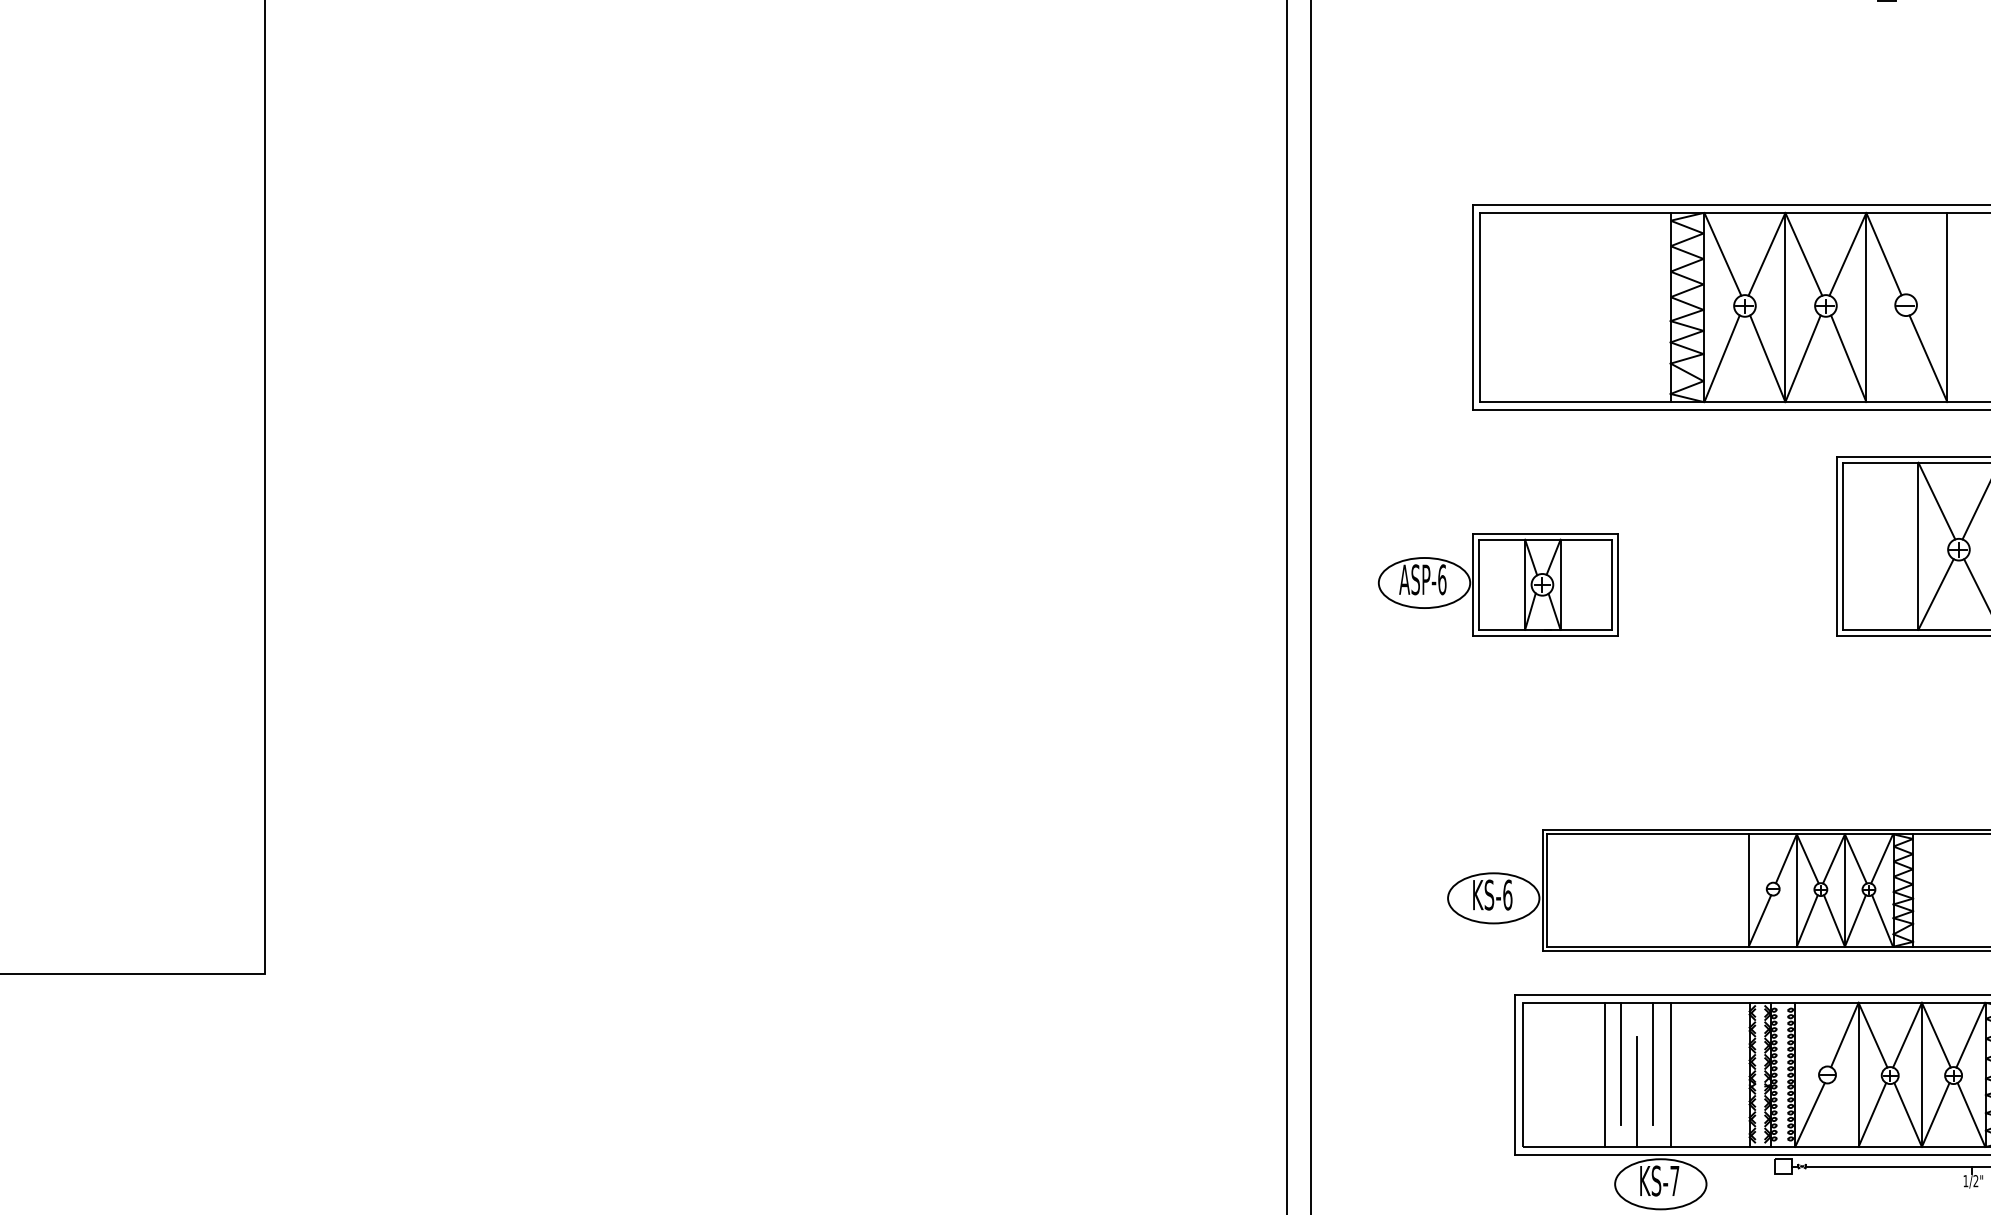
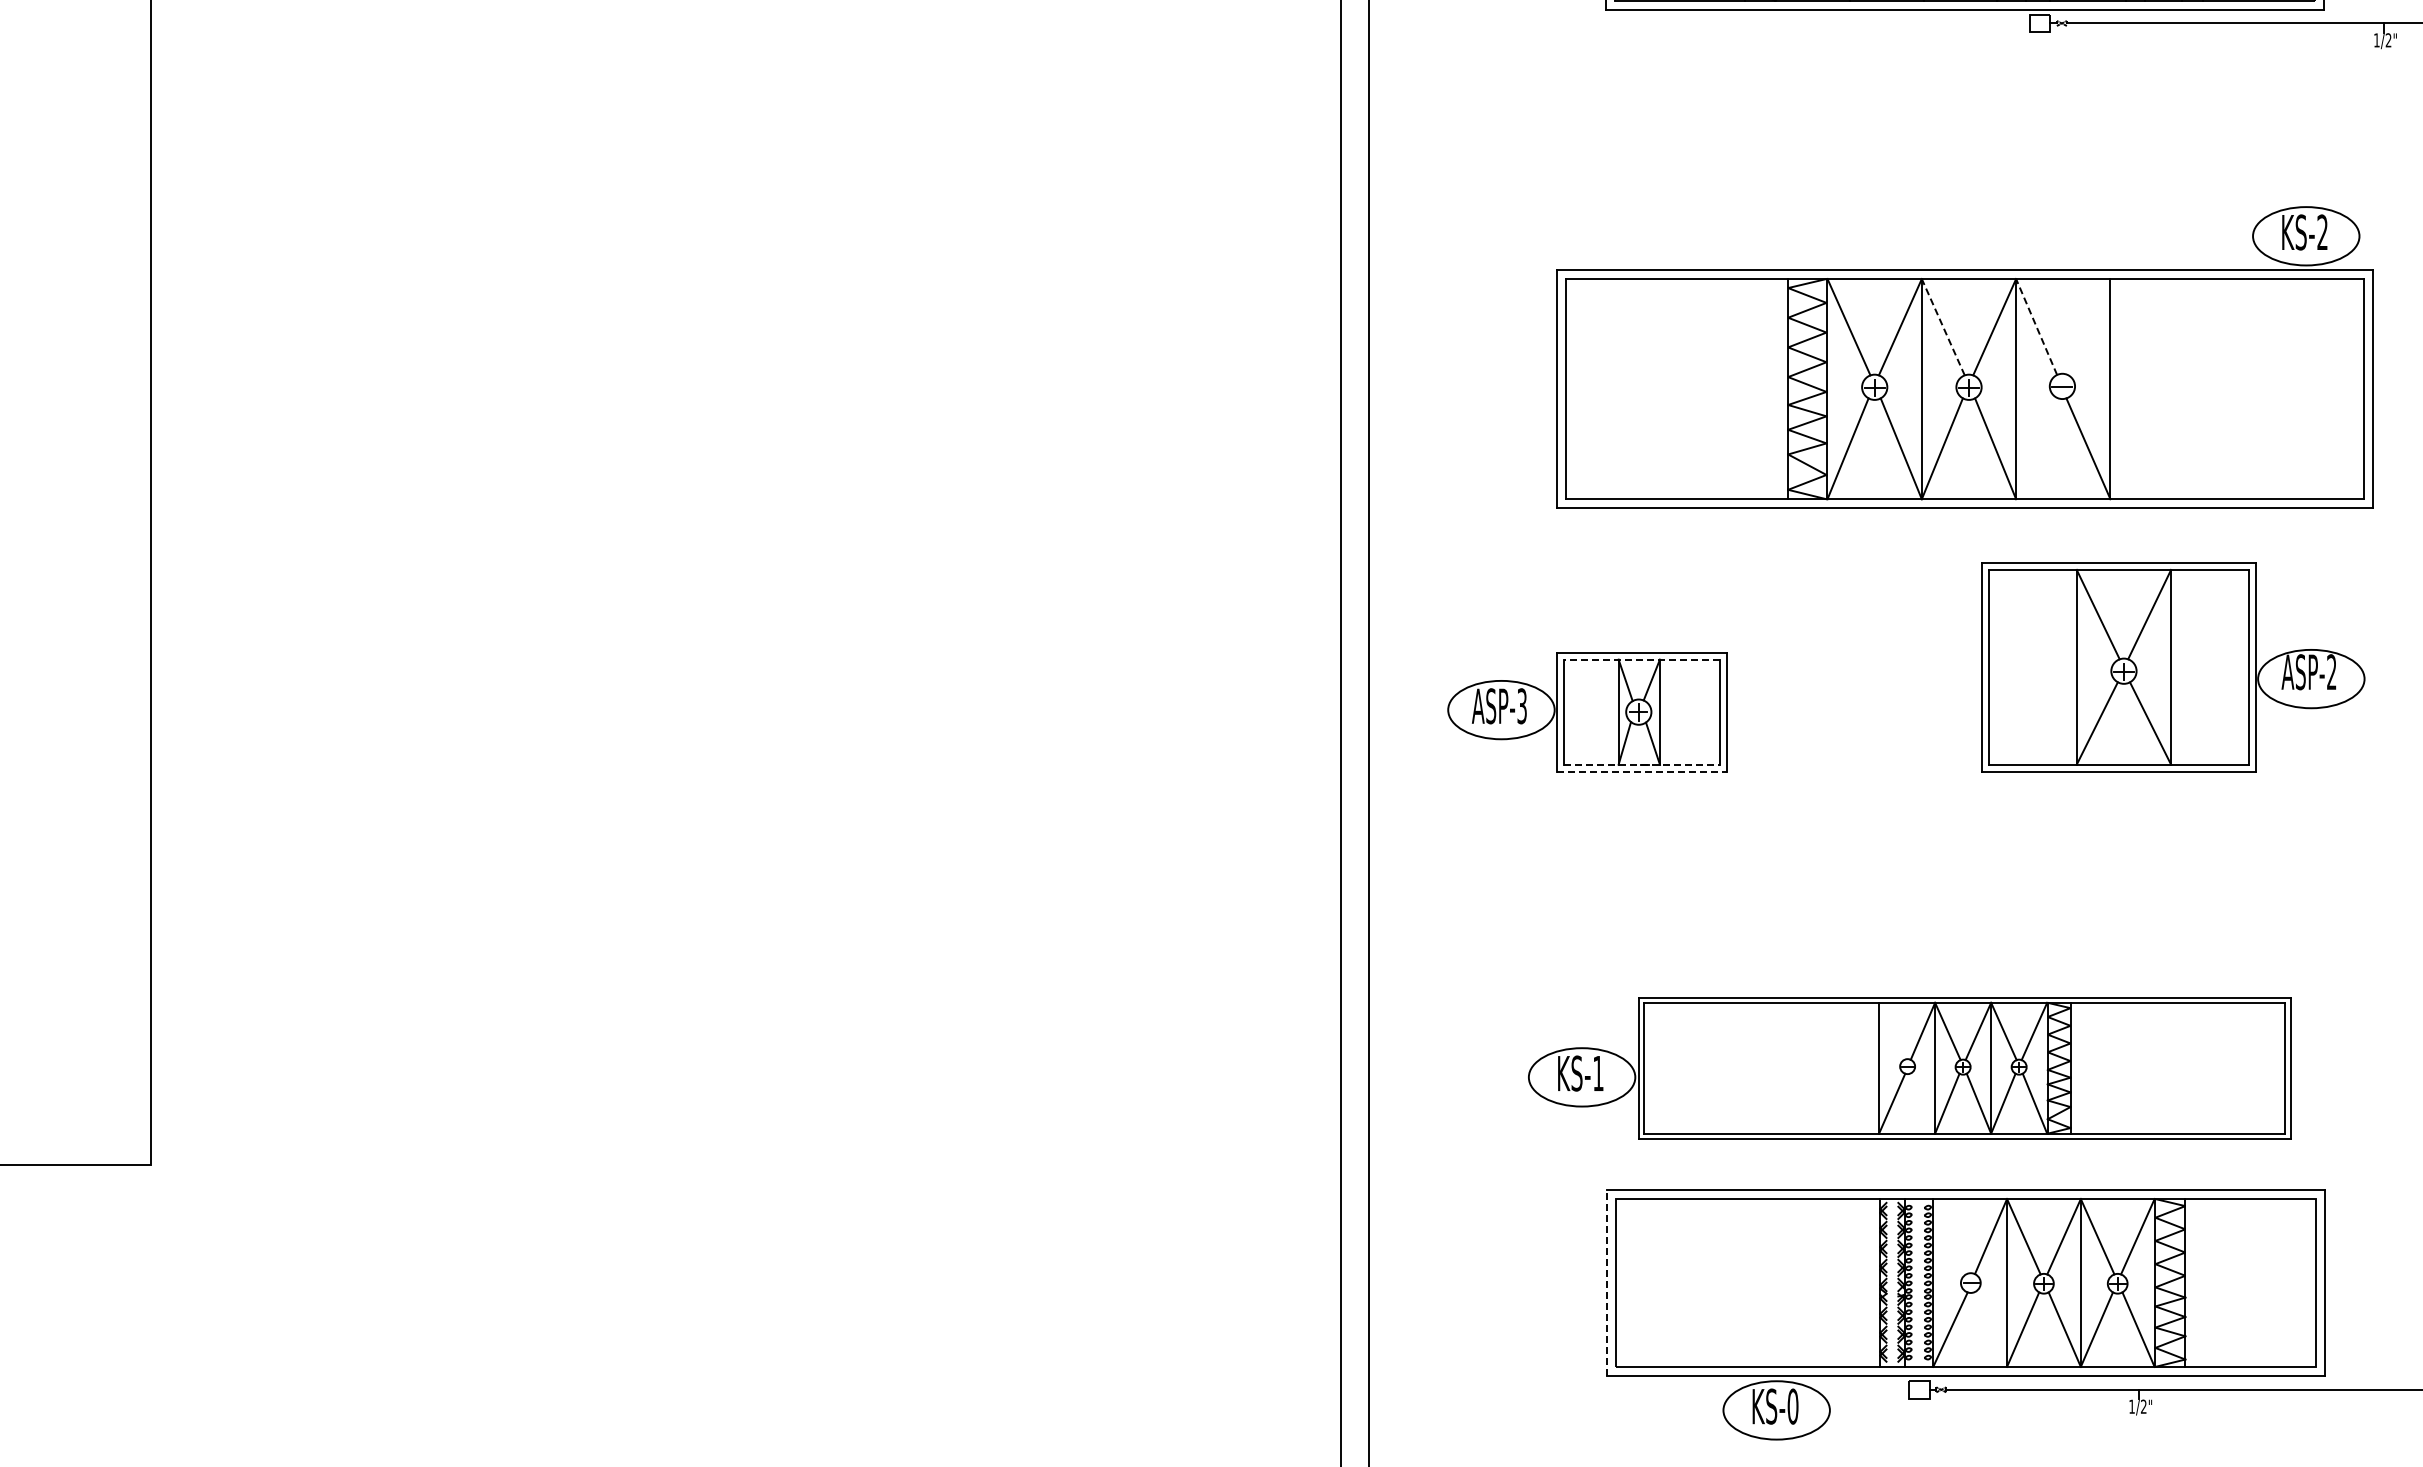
line: (1883, 253) -> (2036, 326), solid -> dashed
line: (1804, 254) -> (1943, 327), solid -> dashed
line: (1545, 539) -> (1642, 659), solid -> dashed
text: (1442, 579) -> (1522, 706), ASP-6 -> ASP-3
line: (1545, 629) -> (1642, 764), solid -> dashed
line: (1545, 635) -> (1642, 771), solid -> dashed
text: (1507, 895) -> (1598, 1073), KS-6 -> KS-1
line: (1621, 1064) -> (1730, 1270), removed
line: (1652, 1064) -> (1767, 1270), removed
line: (1514, 1074) -> (1606, 1282), solid -> dashed
line: (1605, 1074) -> (1712, 1282), removed
line: (1671, 1074) -> (1789, 1282), removed
line: (1637, 1091) -> (1749, 1302), removed
text: (1674, 1180) -> (1792, 1406), KS-7 -> KS-0

